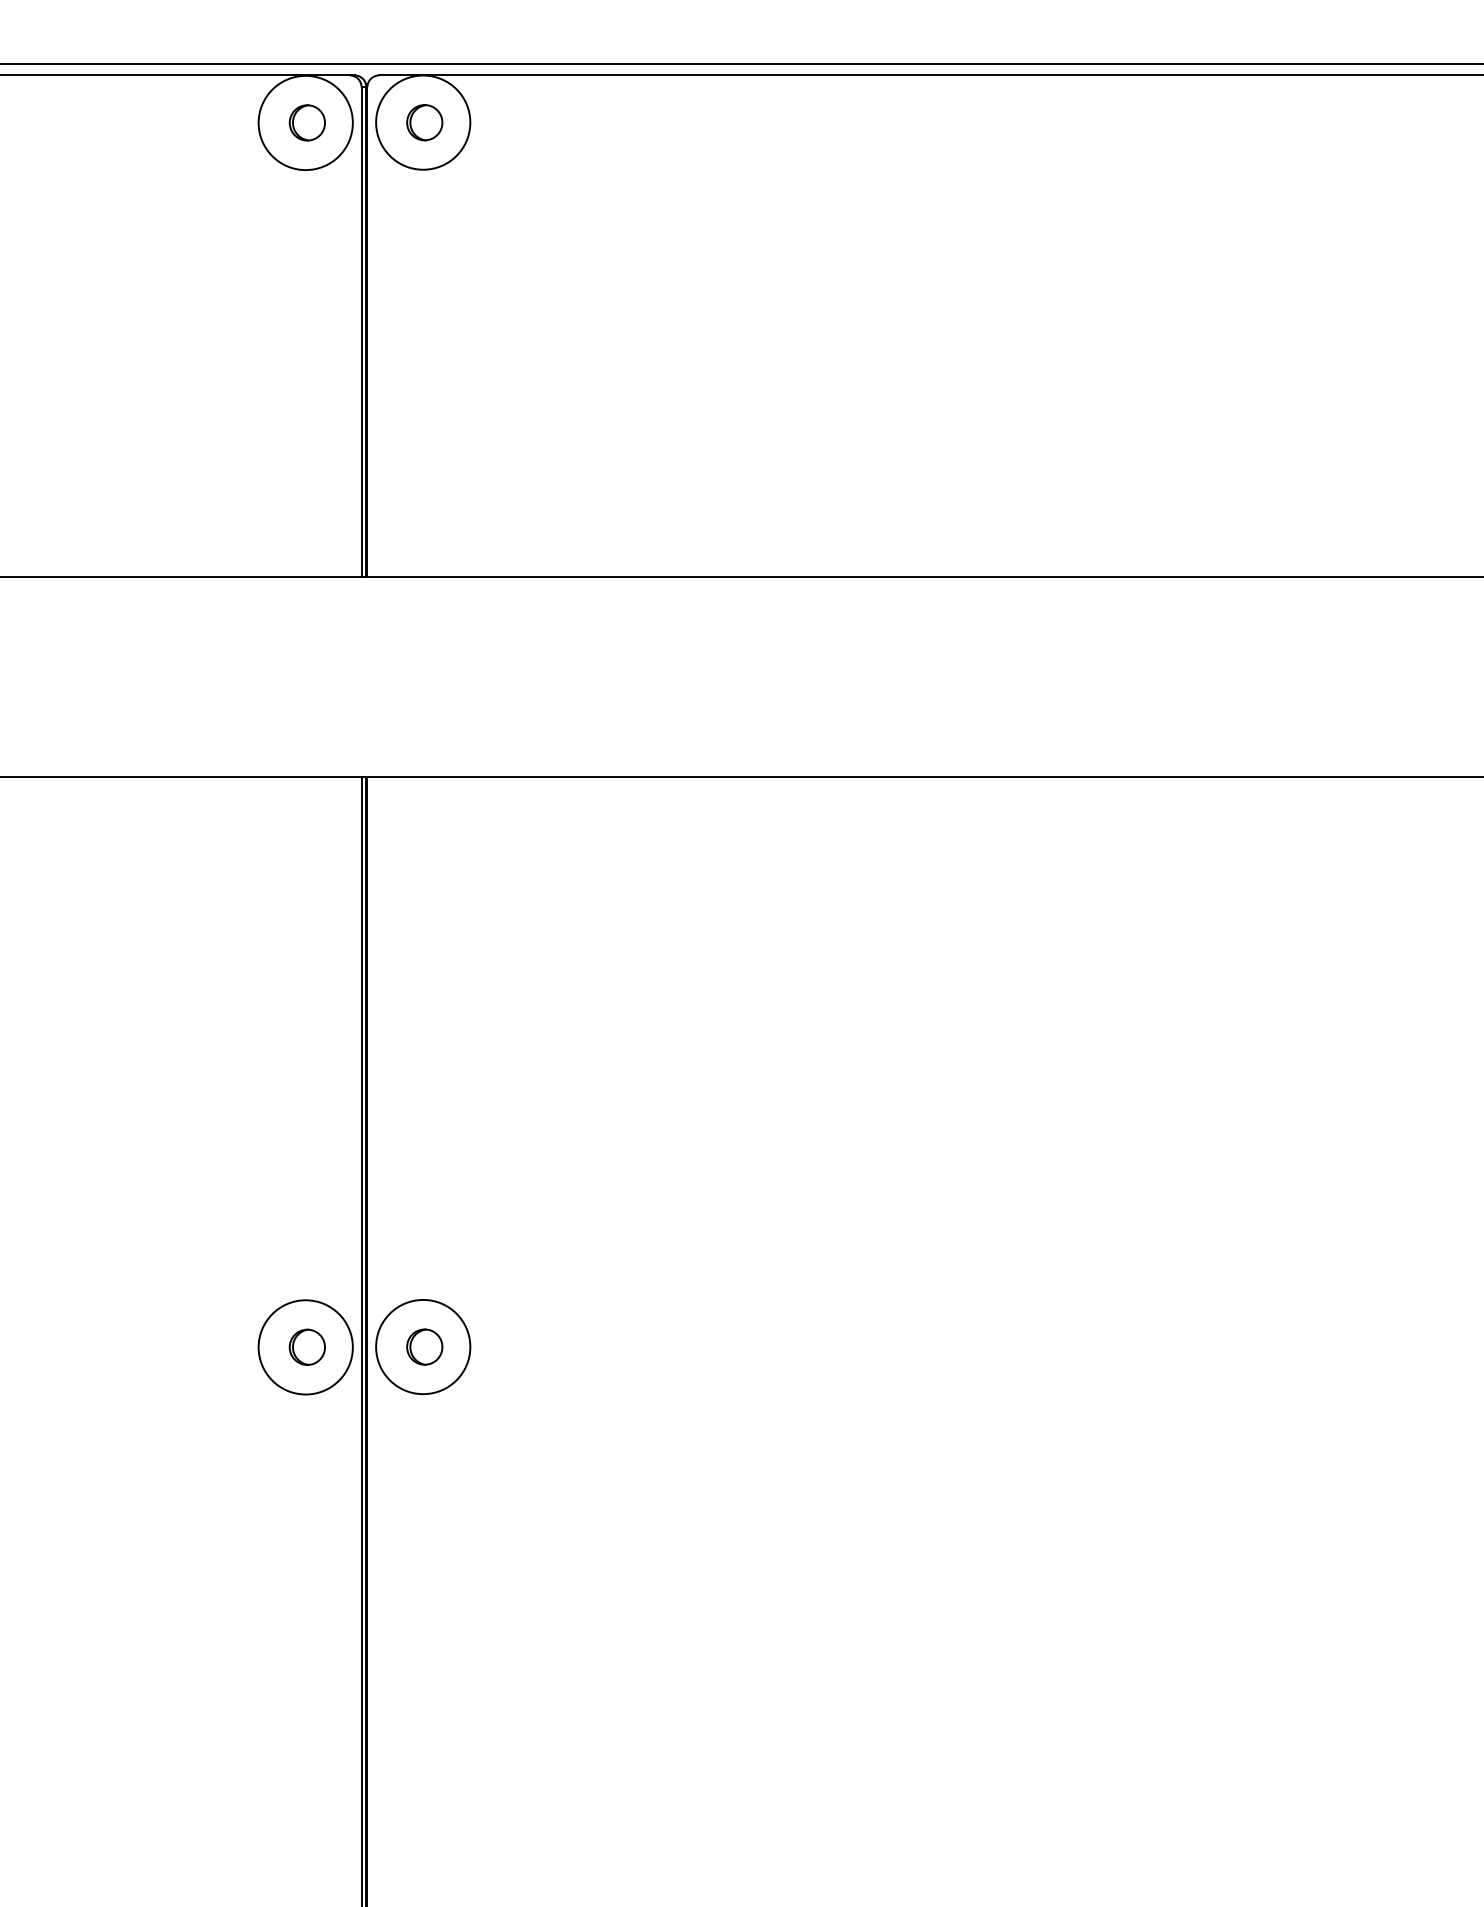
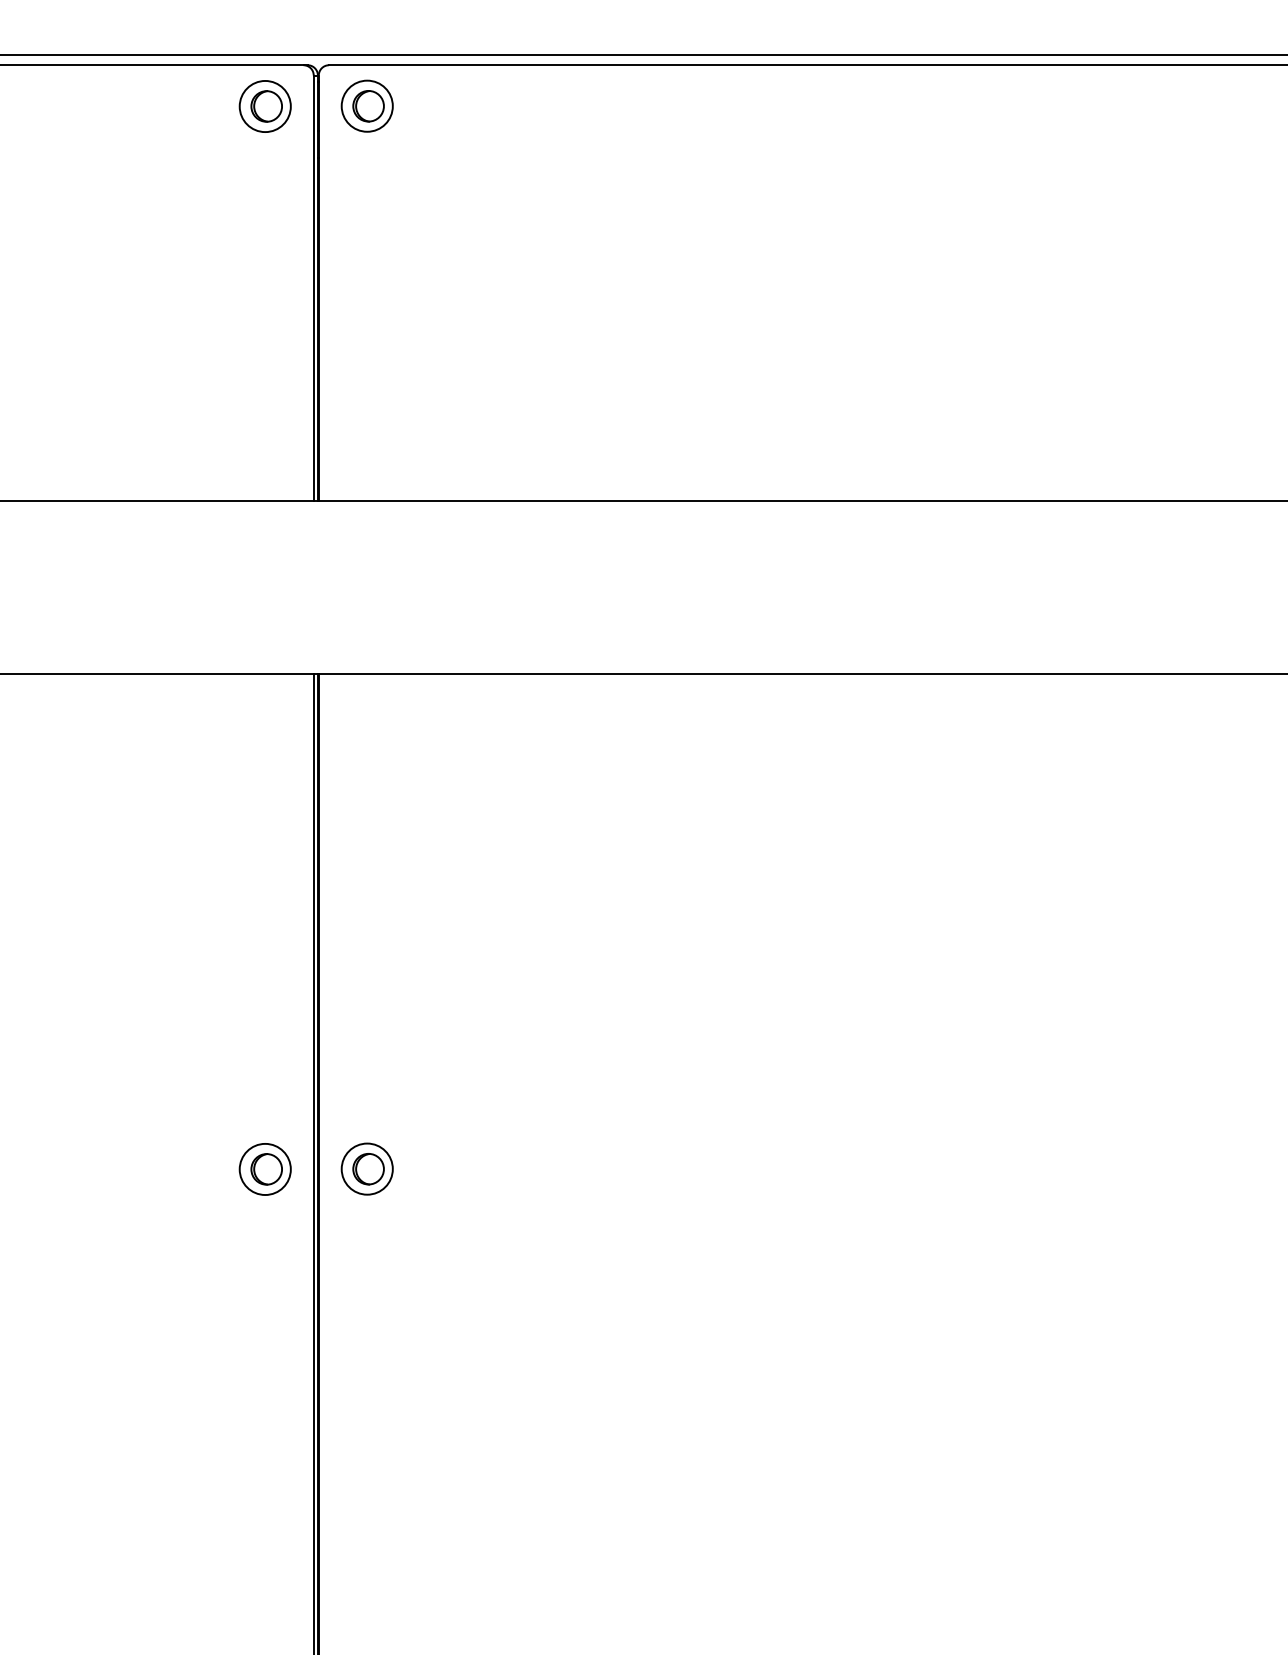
circle: (305, 122) -> (265, 106), size x0.62
circle: (422, 122) -> (366, 106), size x0.62
circle: (305, 1346) -> (265, 1168), size x0.62
circle: (422, 1346) -> (366, 1168), size x0.62

